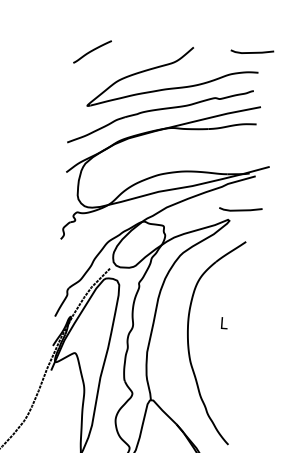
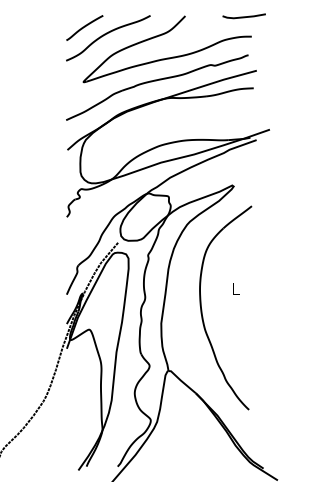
curve: (114, 60) -> (107, 34), added
line: (240, 209) -> (243, 174), removed

